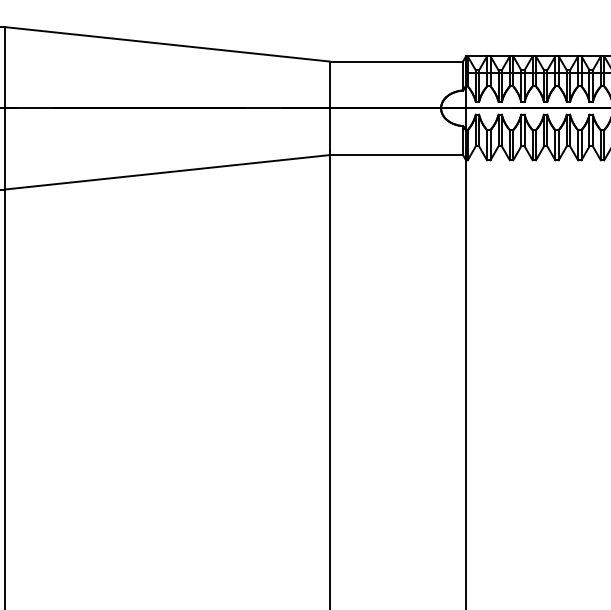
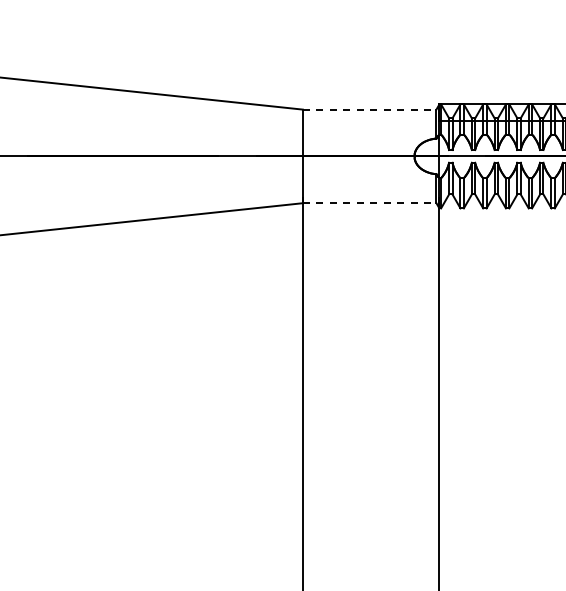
line: (396, 61) -> (369, 109), solid -> dashed
line: (396, 155) -> (369, 203), solid -> dashed

